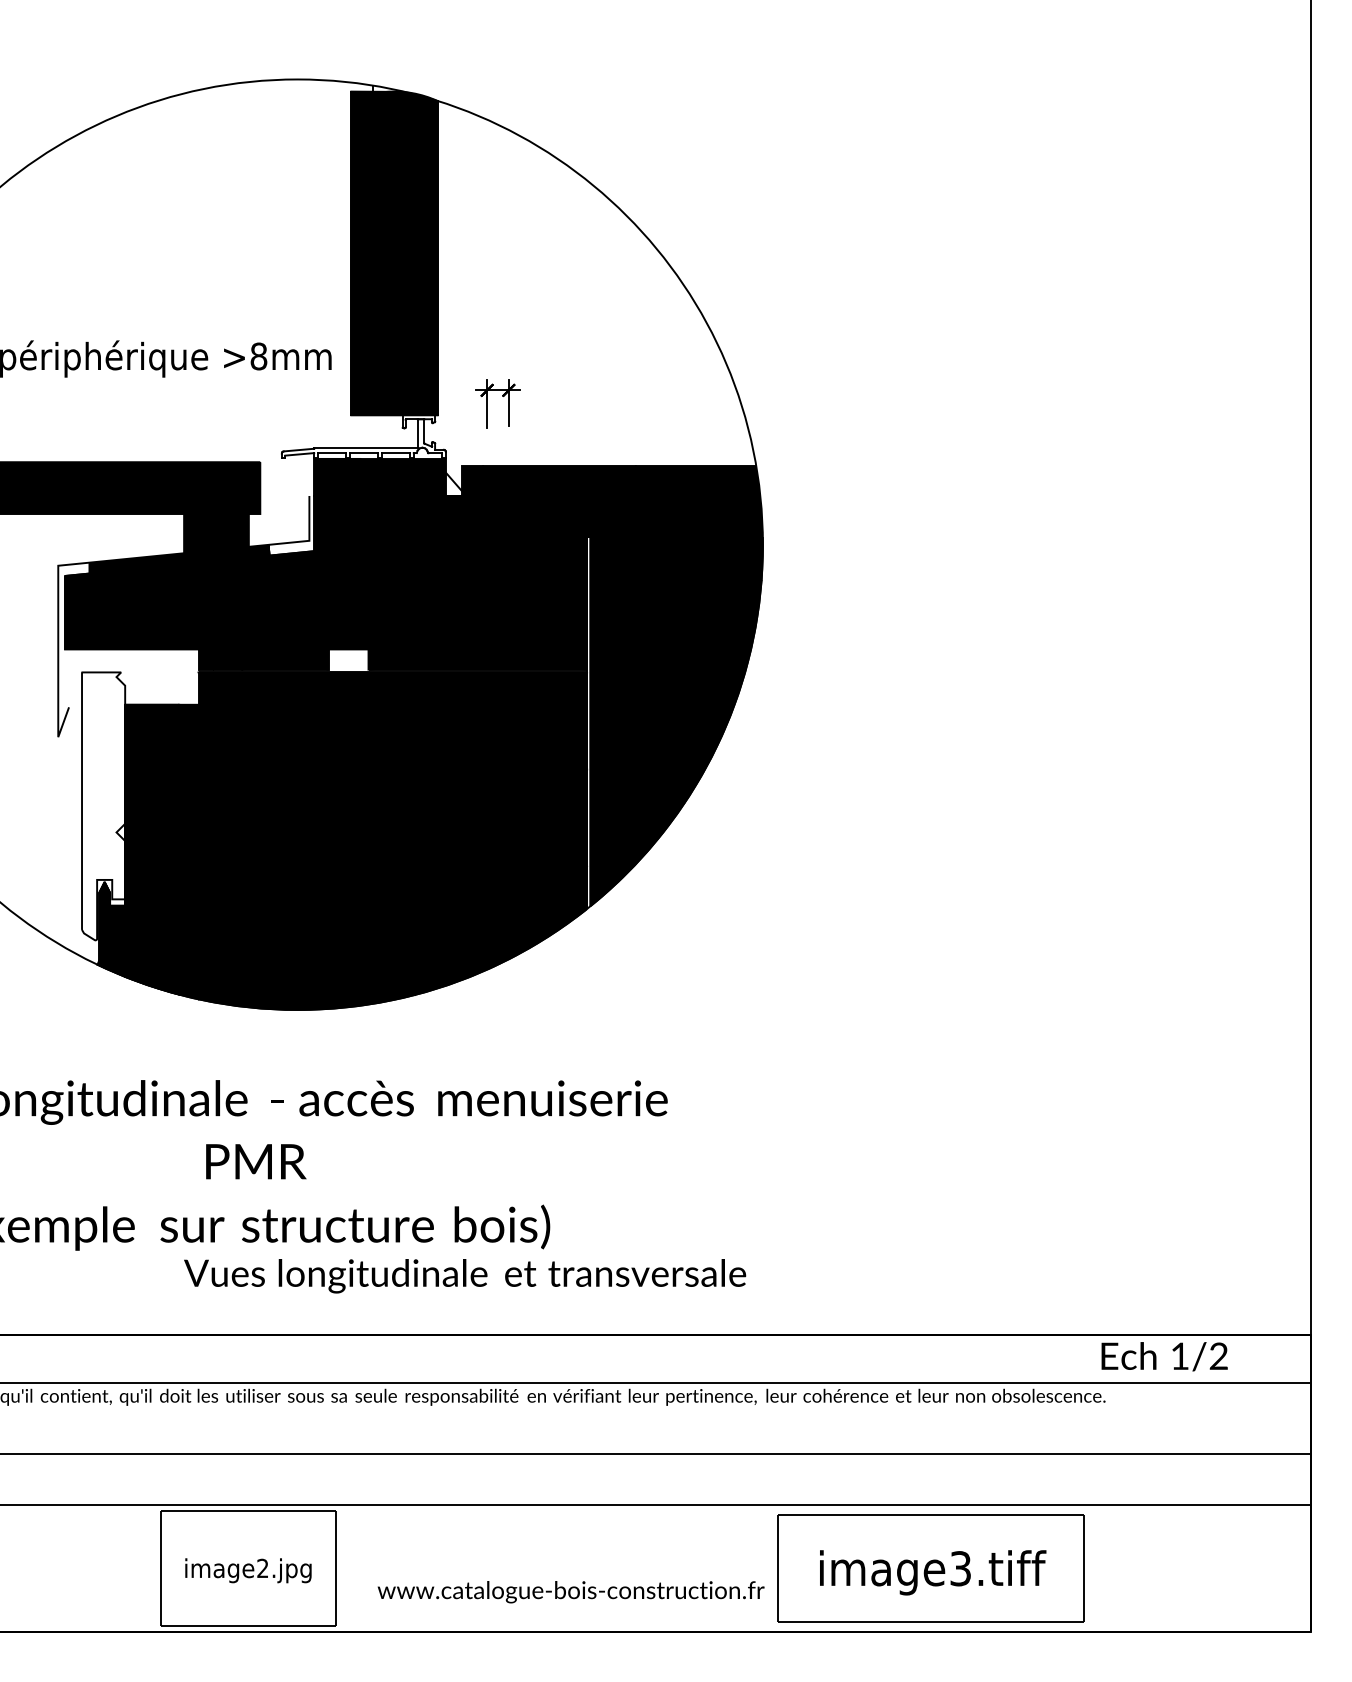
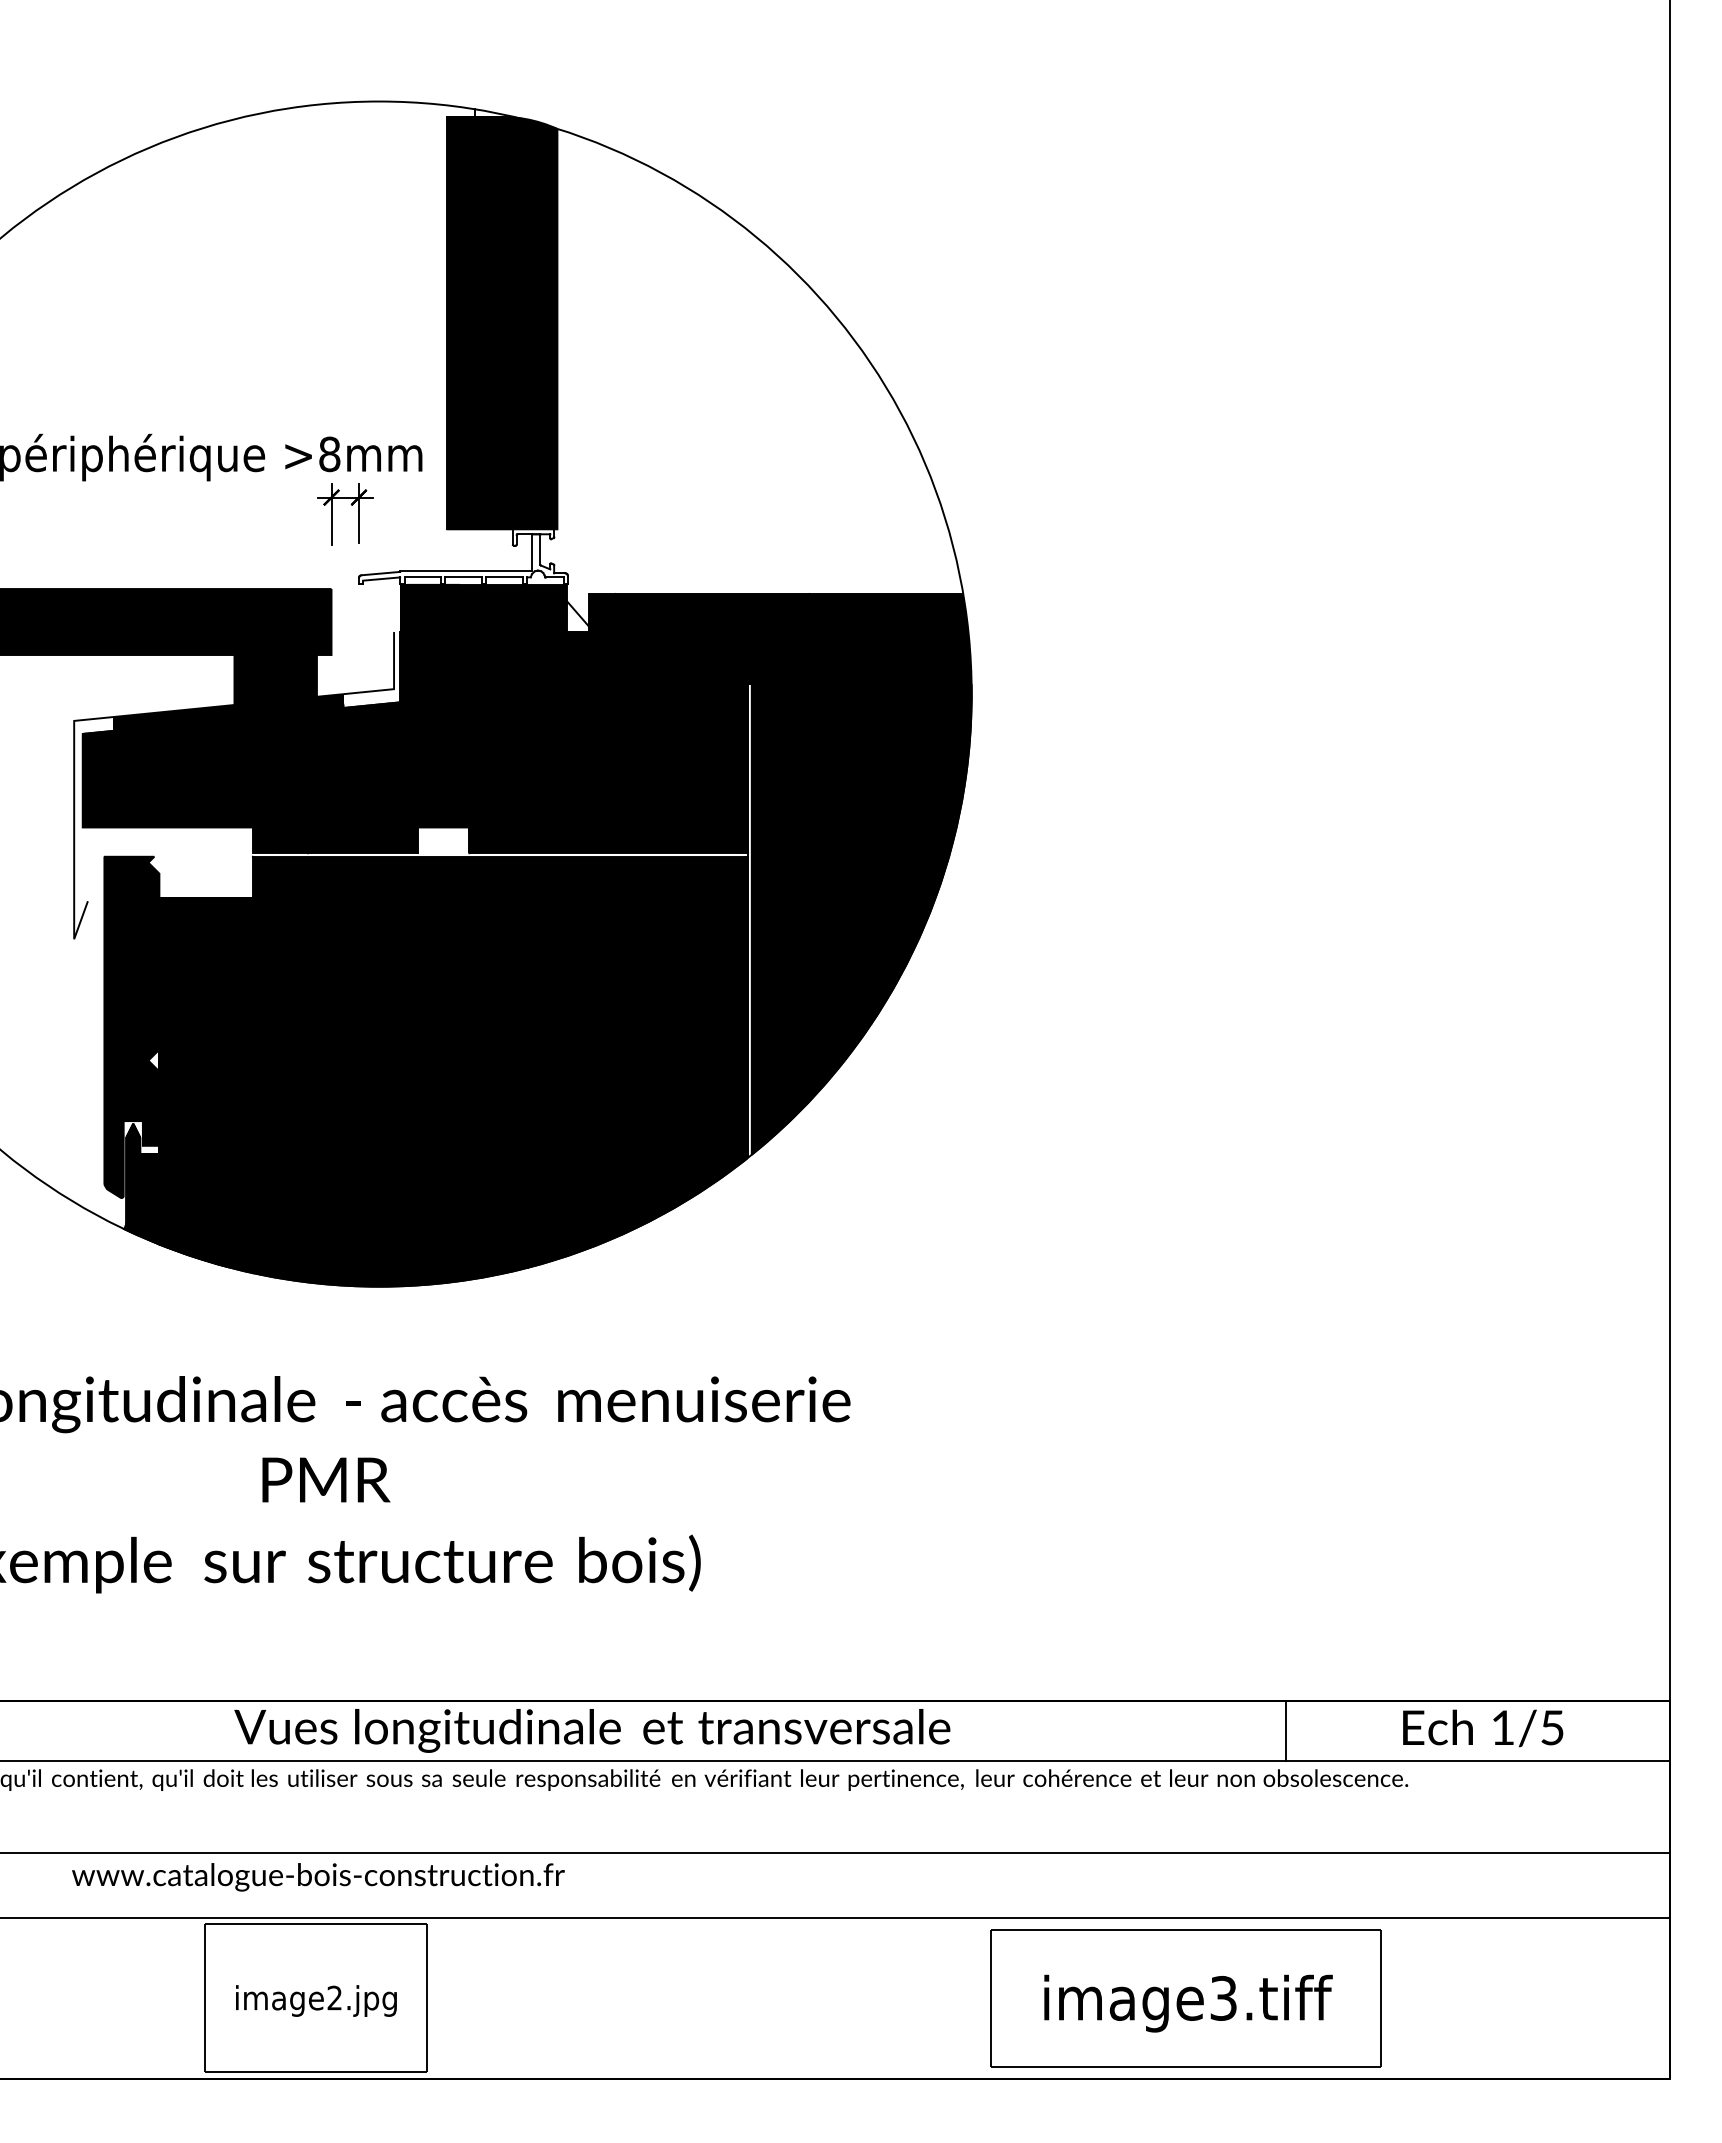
part: (502, 396) -> (351, 505), moved
fill: (103, 806) -> (131, 1027), added
text: (465, 1275) -> (592, 1730), moved
text: (1218, 1356) -> (1552, 1727), 1/2 -> 1/5
line: (1009, 1358) -> (1285, 1730), added
text: (571, 1592) -> (318, 1877), moved

